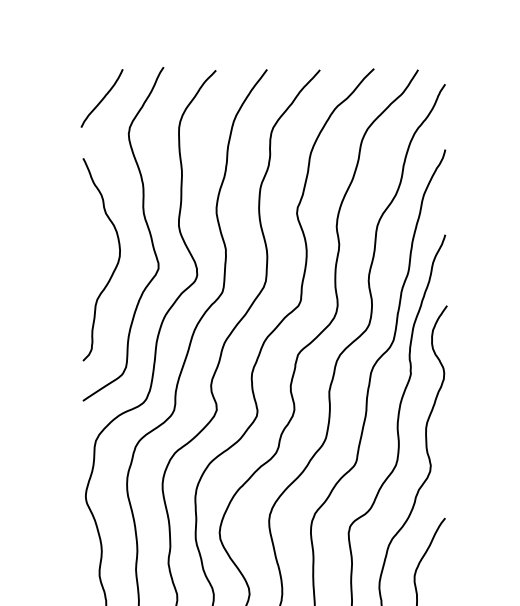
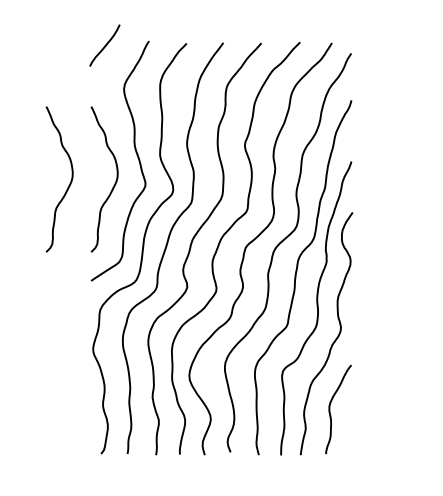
curve: (101, 98) -> (104, 45), moved
curve: (52, 265) -> (69, 183), added

